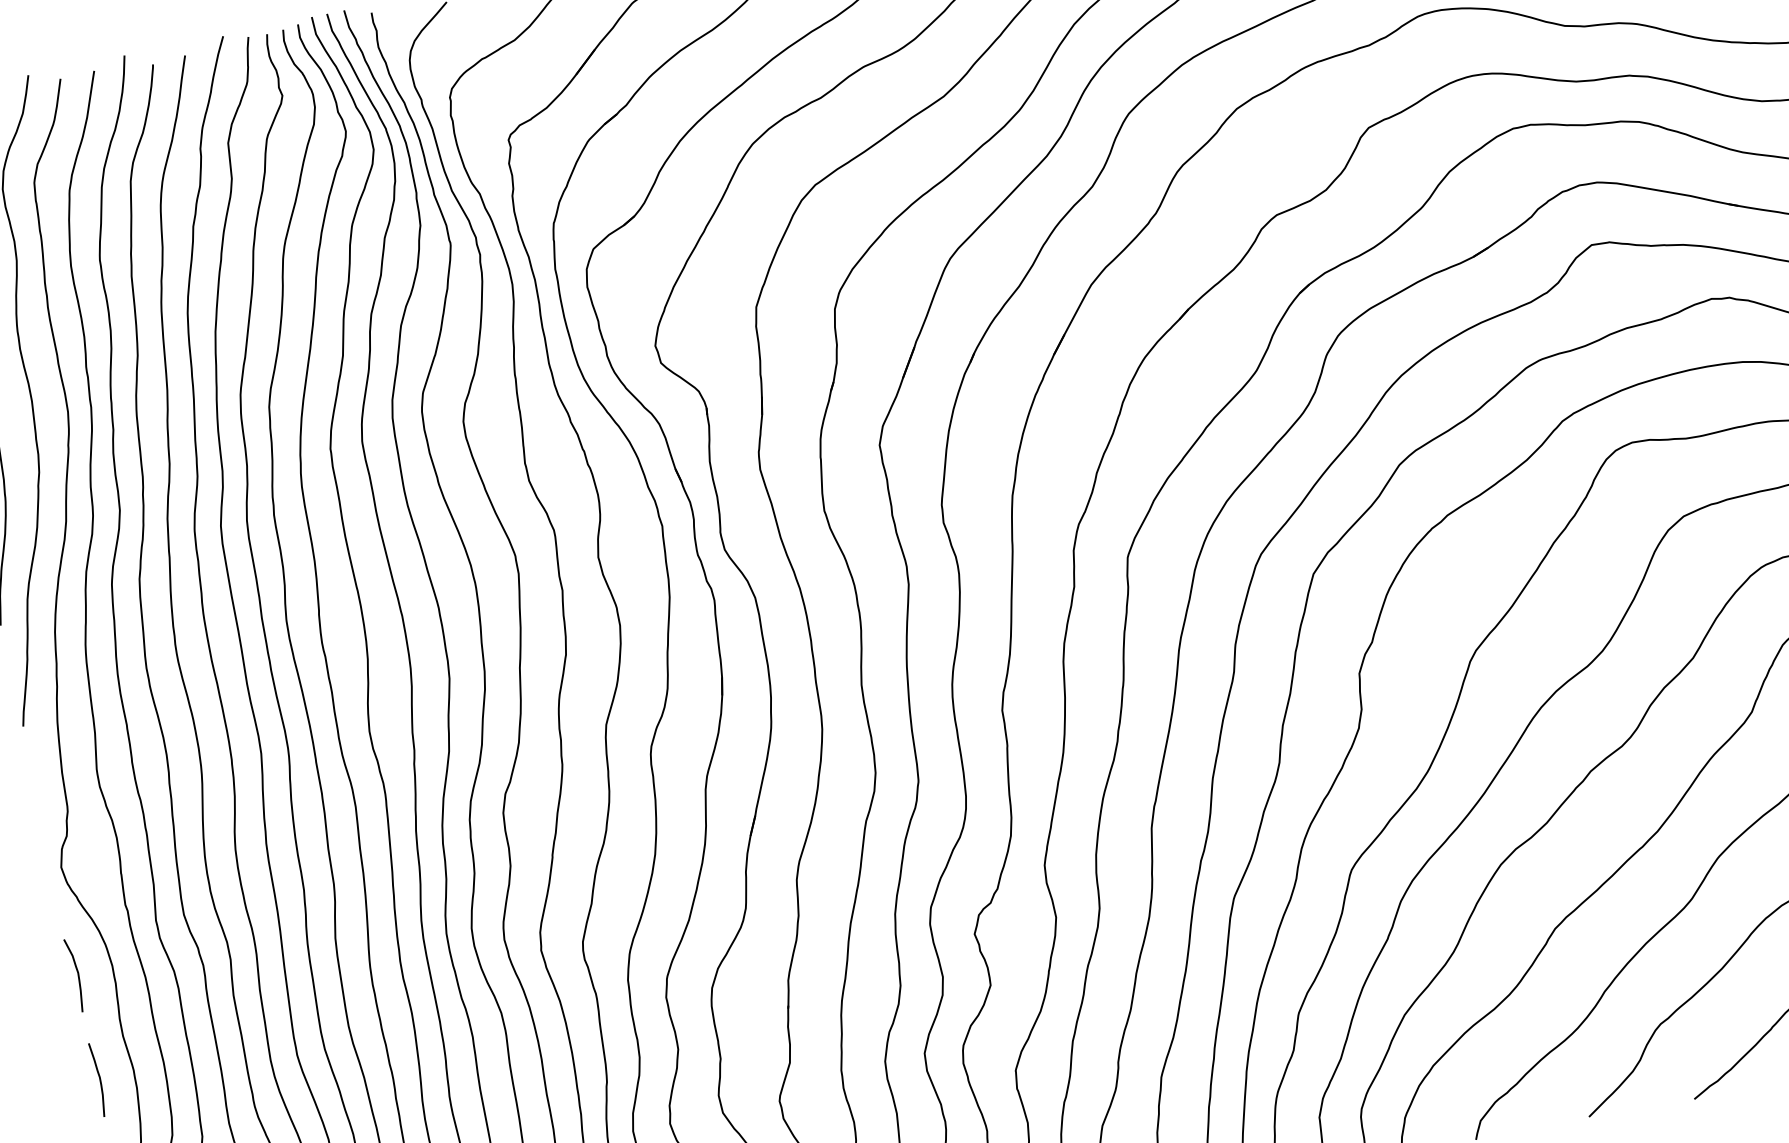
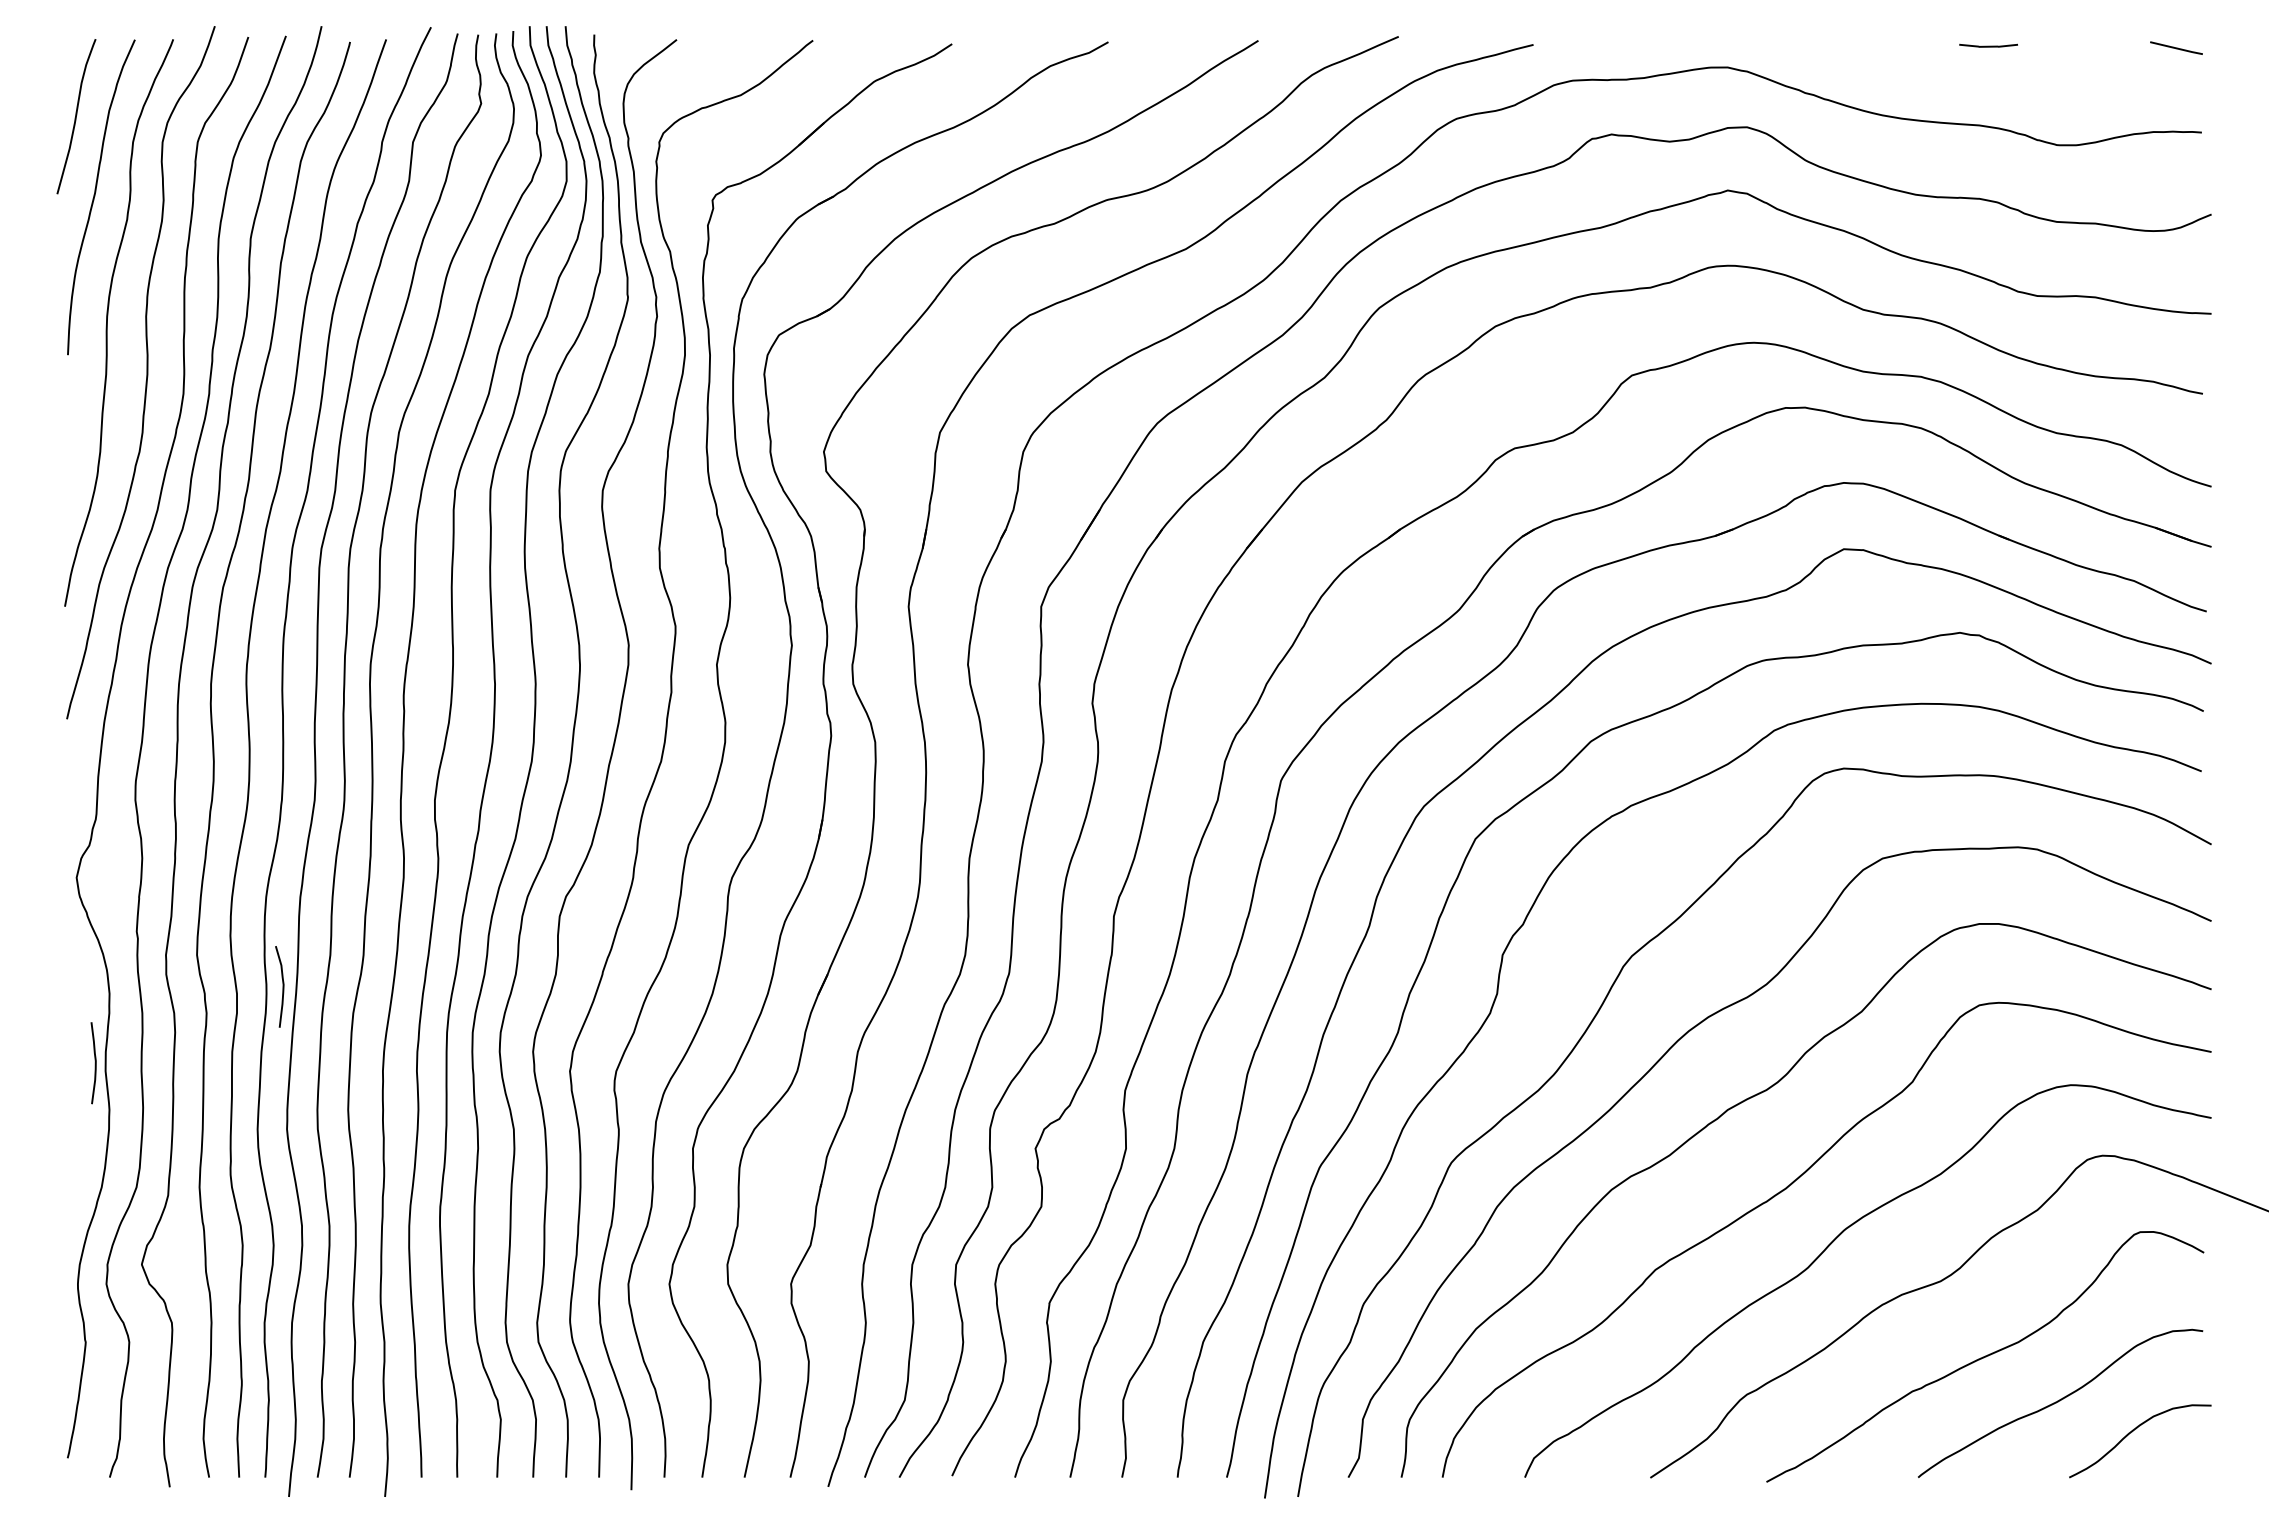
curve: (77, 974) -> (282, 986), moved
curve: (99, 1079) -> (94, 1063), moved

